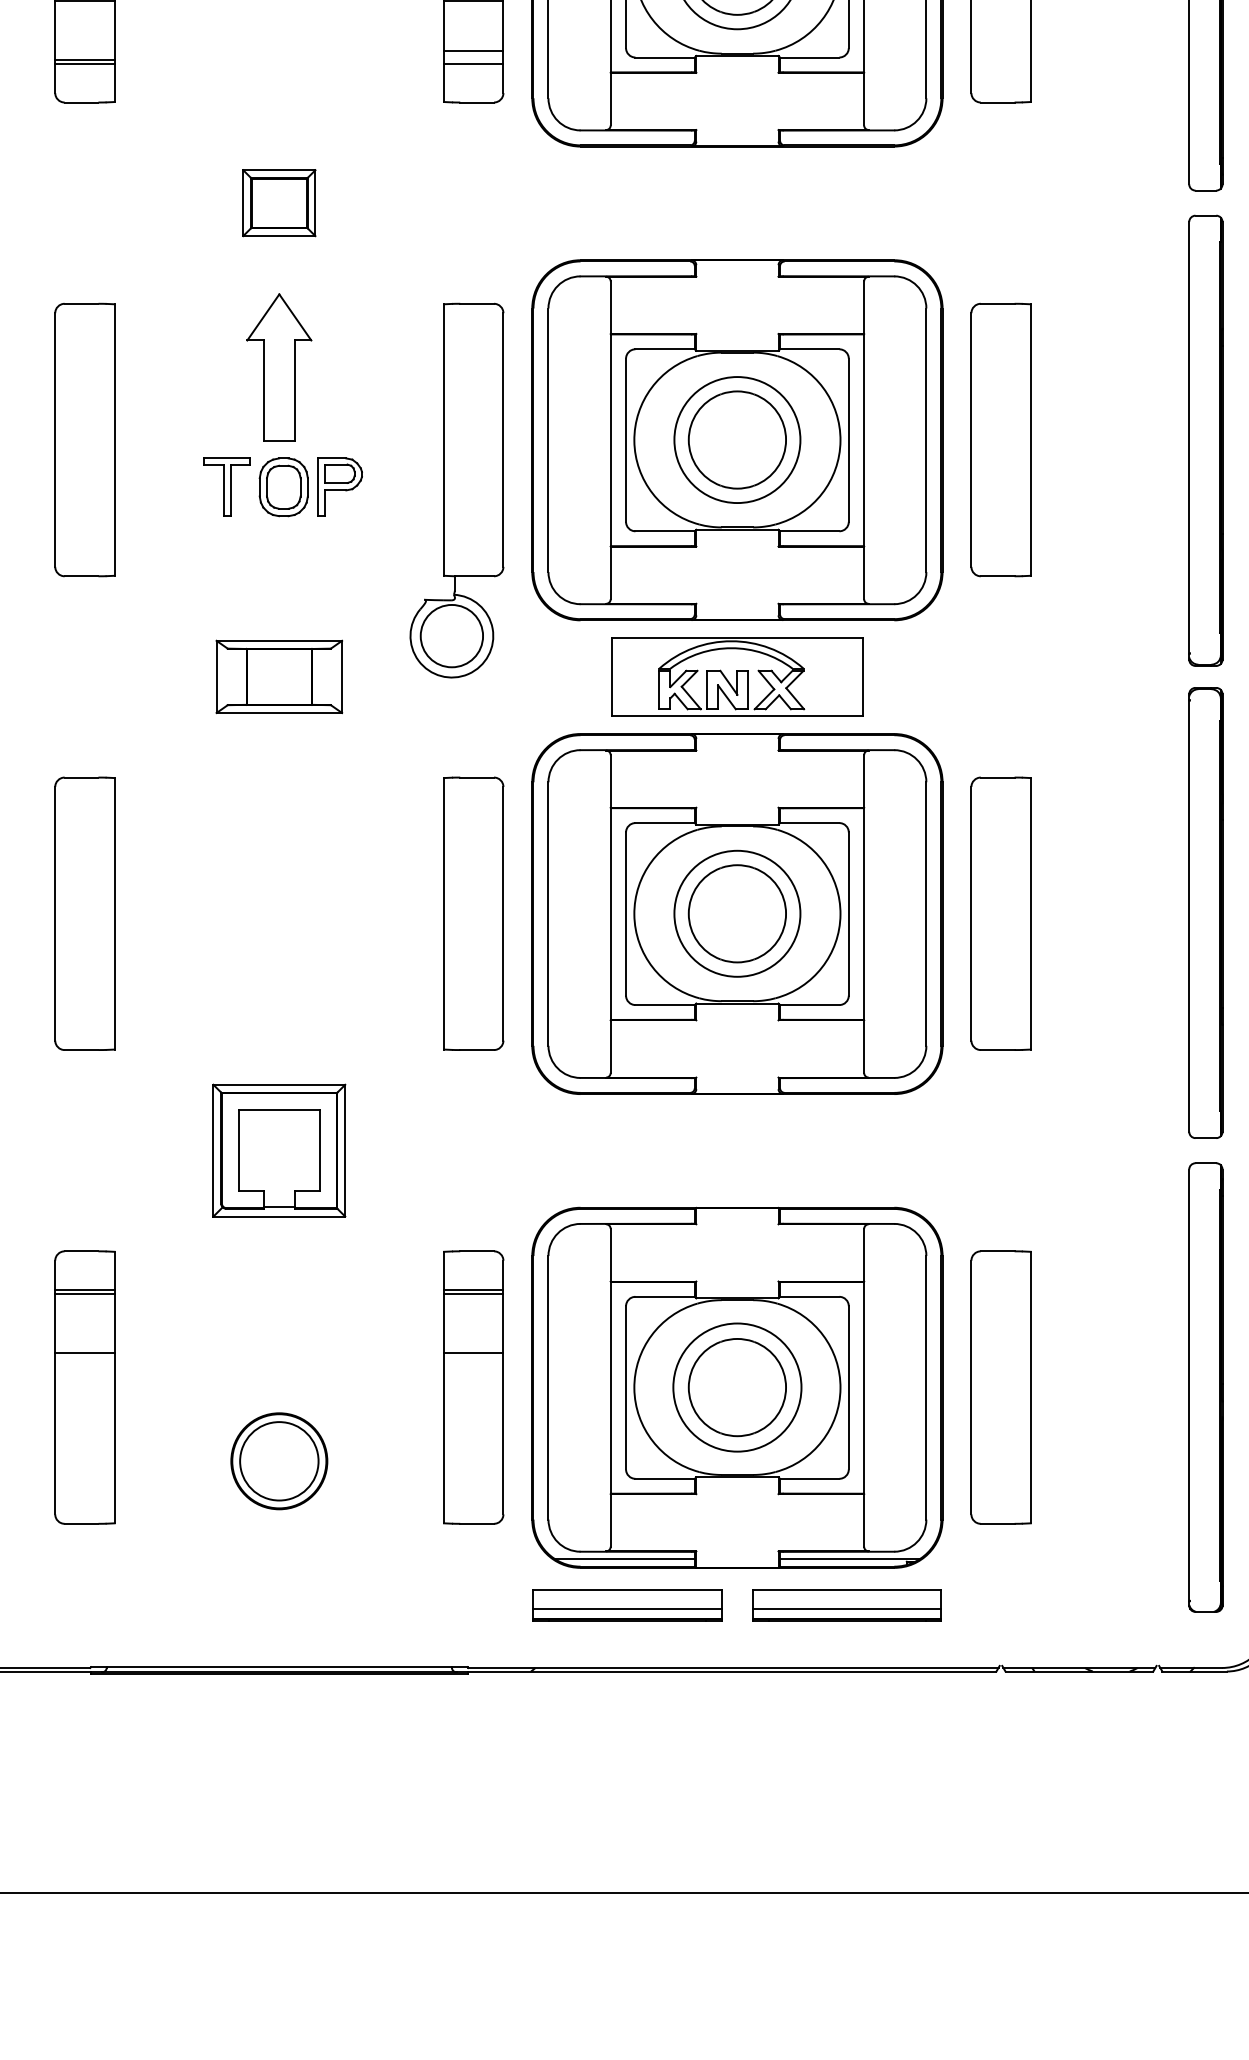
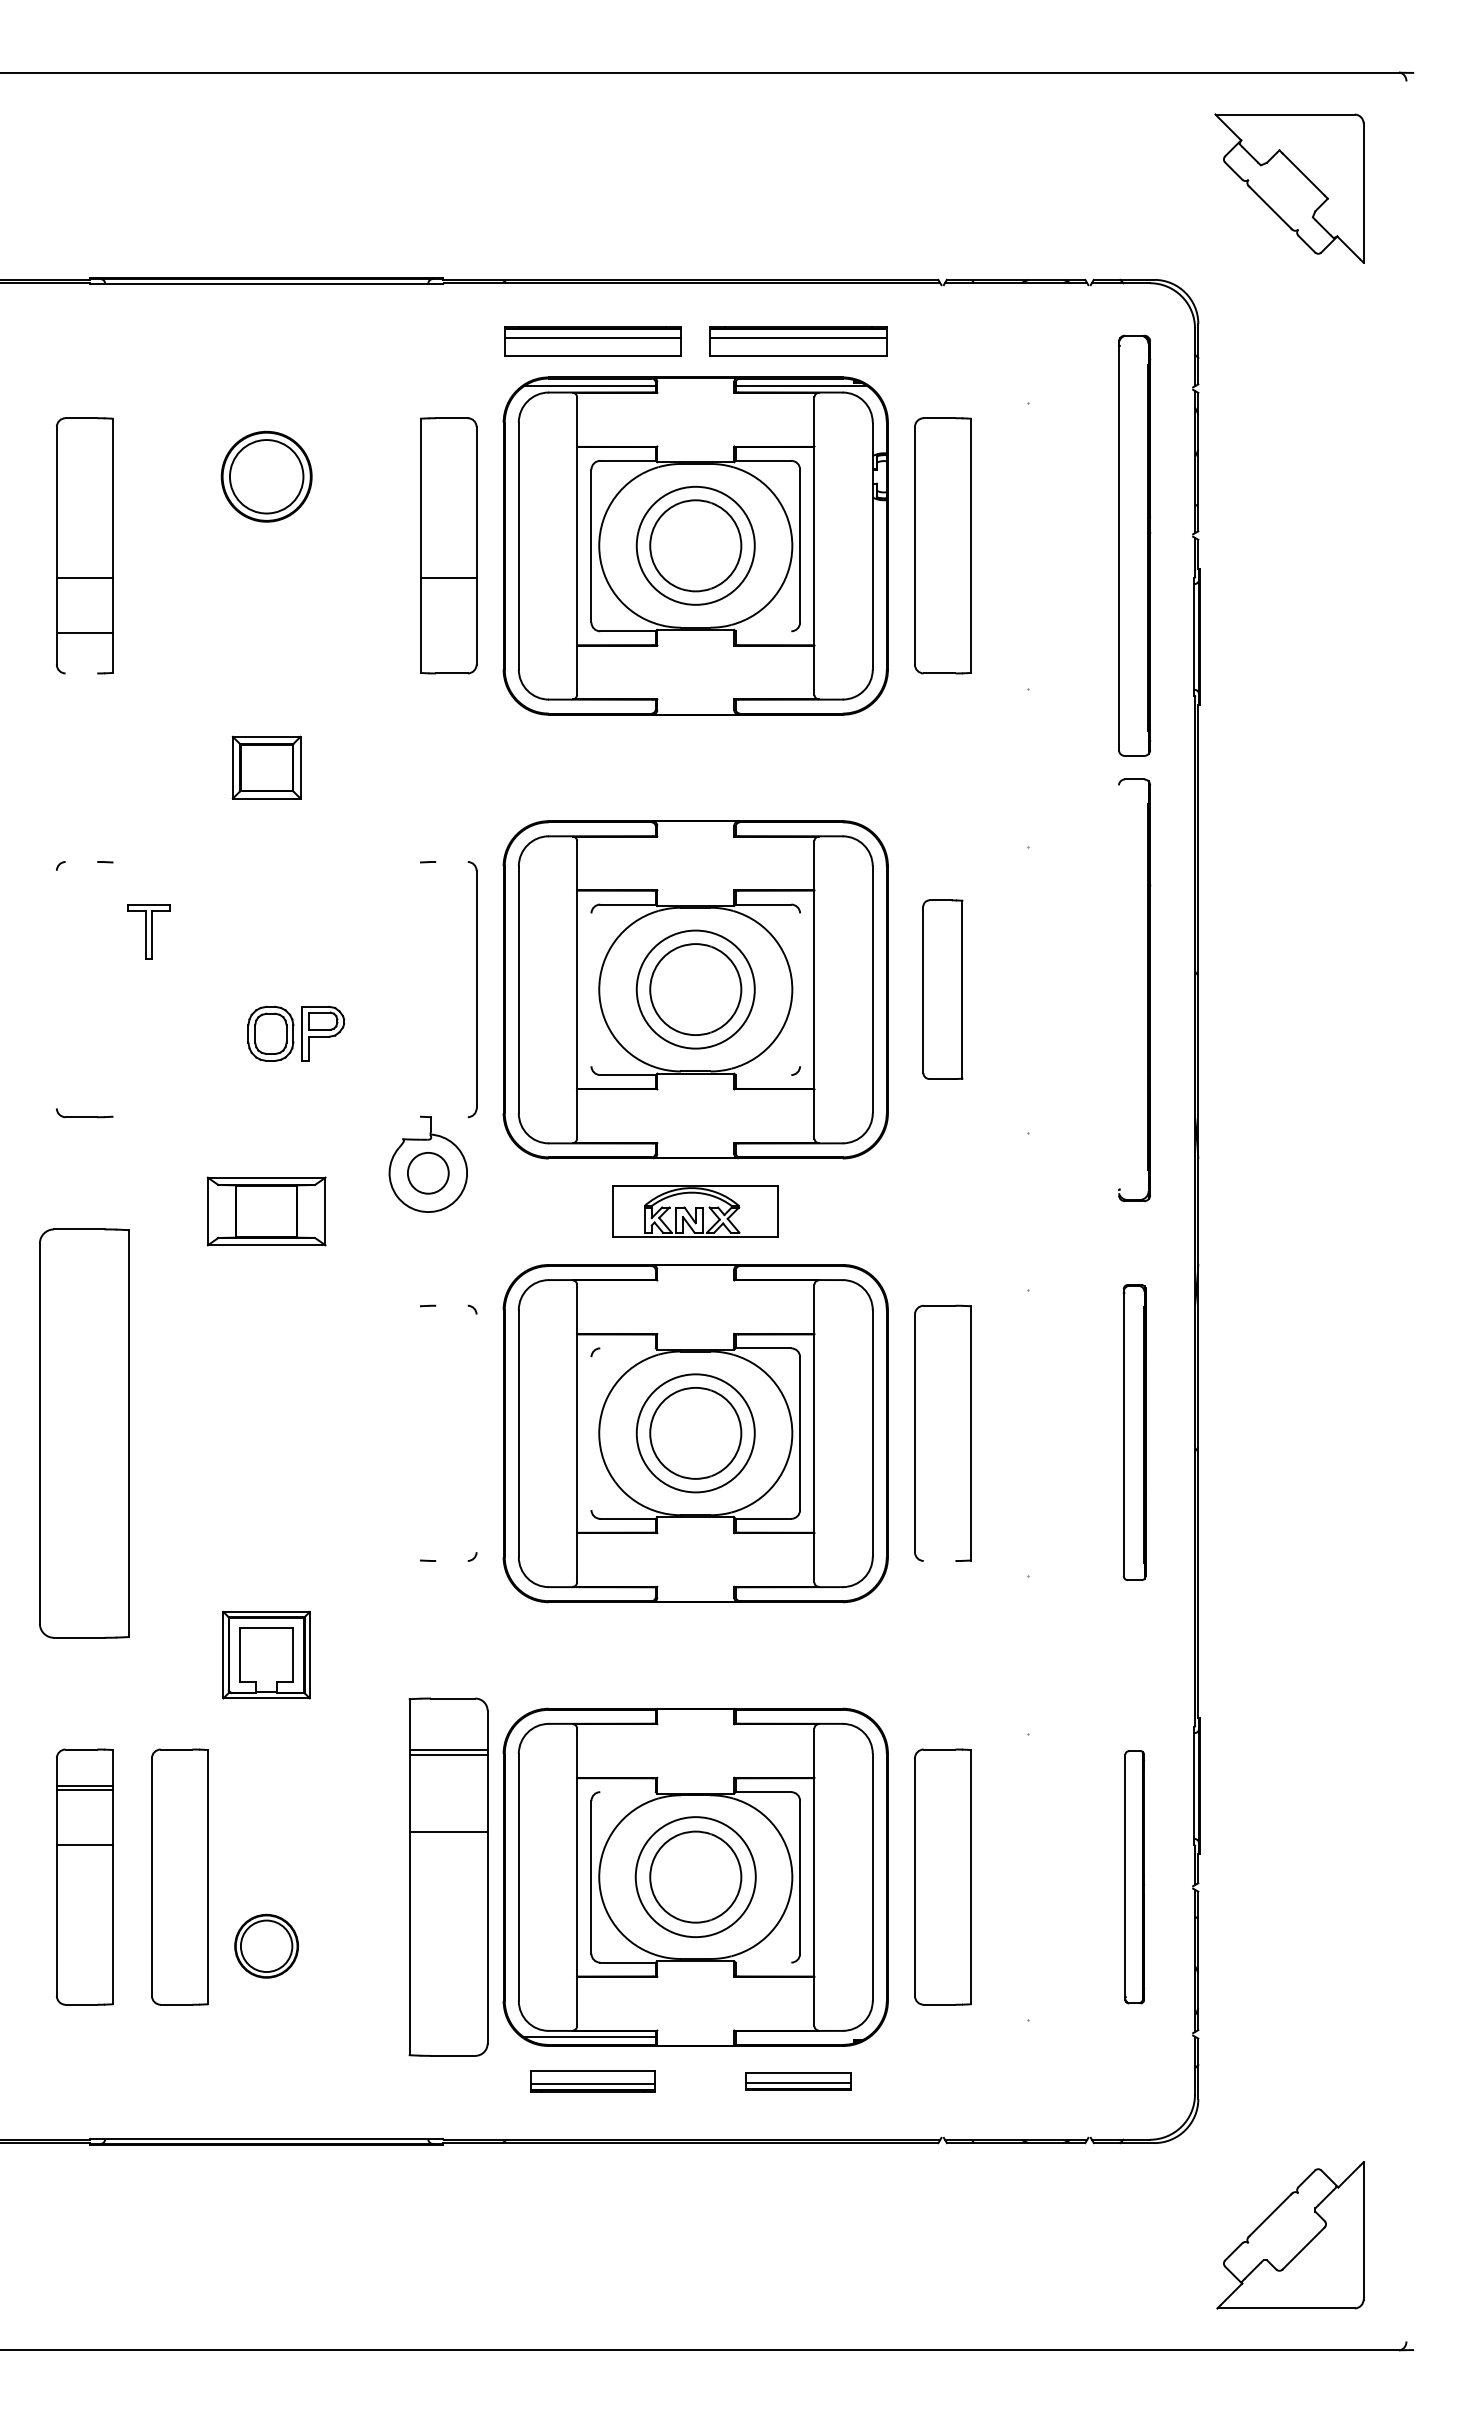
line: (473, 51) -> (448, 625), removed
line: (809, 57) -> (763, 631), removed
line: (84, 63) -> (84, 636), removed
line: (473, 63) -> (448, 636), removed
line: (81, 102) -> (81, 673), removed
line: (81, 303) -> (81, 861), removed
line: (476, 303) -> (451, 861), removed
part: (279, 367) -> (266, 921), removed
line: (54, 439) -> (56, 989), removed
line: (114, 439) -> (112, 989), removed
line: (443, 439) -> (420, 989), removed
line: (626, 439) -> (591, 989), removed
line: (849, 439) -> (800, 989), removed
part: (1000, 439) -> (942, 989), size x0.7
line: (1188, 440) -> (1118, 990), removed
part: (226, 486) -> (148, 931), moved
line: (809, 531) -> (763, 1075), removed
line: (474, 576) -> (449, 1117), removed
circle: (452, 636) -> (428, 1173), size x0.7
part: (737, 676) -> (695, 1211), size x0.7
line: (476, 777) -> (451, 1305), removed
line: (664, 823) -> (627, 1348), removed
part: (84, 912) -> (84, 1432), size x1.6
part: (1205, 912) -> (1134, 1432), size x0.7
line: (443, 913) -> (420, 1433), removed
line: (503, 913) -> (476, 1433), removed
line: (626, 913) -> (591, 1433), removed
line: (476, 1050) -> (451, 1561), removed
line: (997, 1050) -> (939, 1561), removed
part: (279, 1149) -> (266, 1654), size x0.7
line: (664, 1297) -> (627, 1792), removed
part: (186, 1386) -> (179, 1876), added
part: (473, 1386) -> (448, 1876), size x1.4
part: (1205, 1387) -> (1134, 1877), size x0.6
part: (279, 1461) -> (266, 1946), size x0.7
line: (809, 1478) -> (763, 1962), removed
line: (850, 1558) -> (801, 2037), removed
part: (627, 1605) -> (592, 2081), size x0.7
part: (847, 1605) -> (798, 2081), size x0.6

